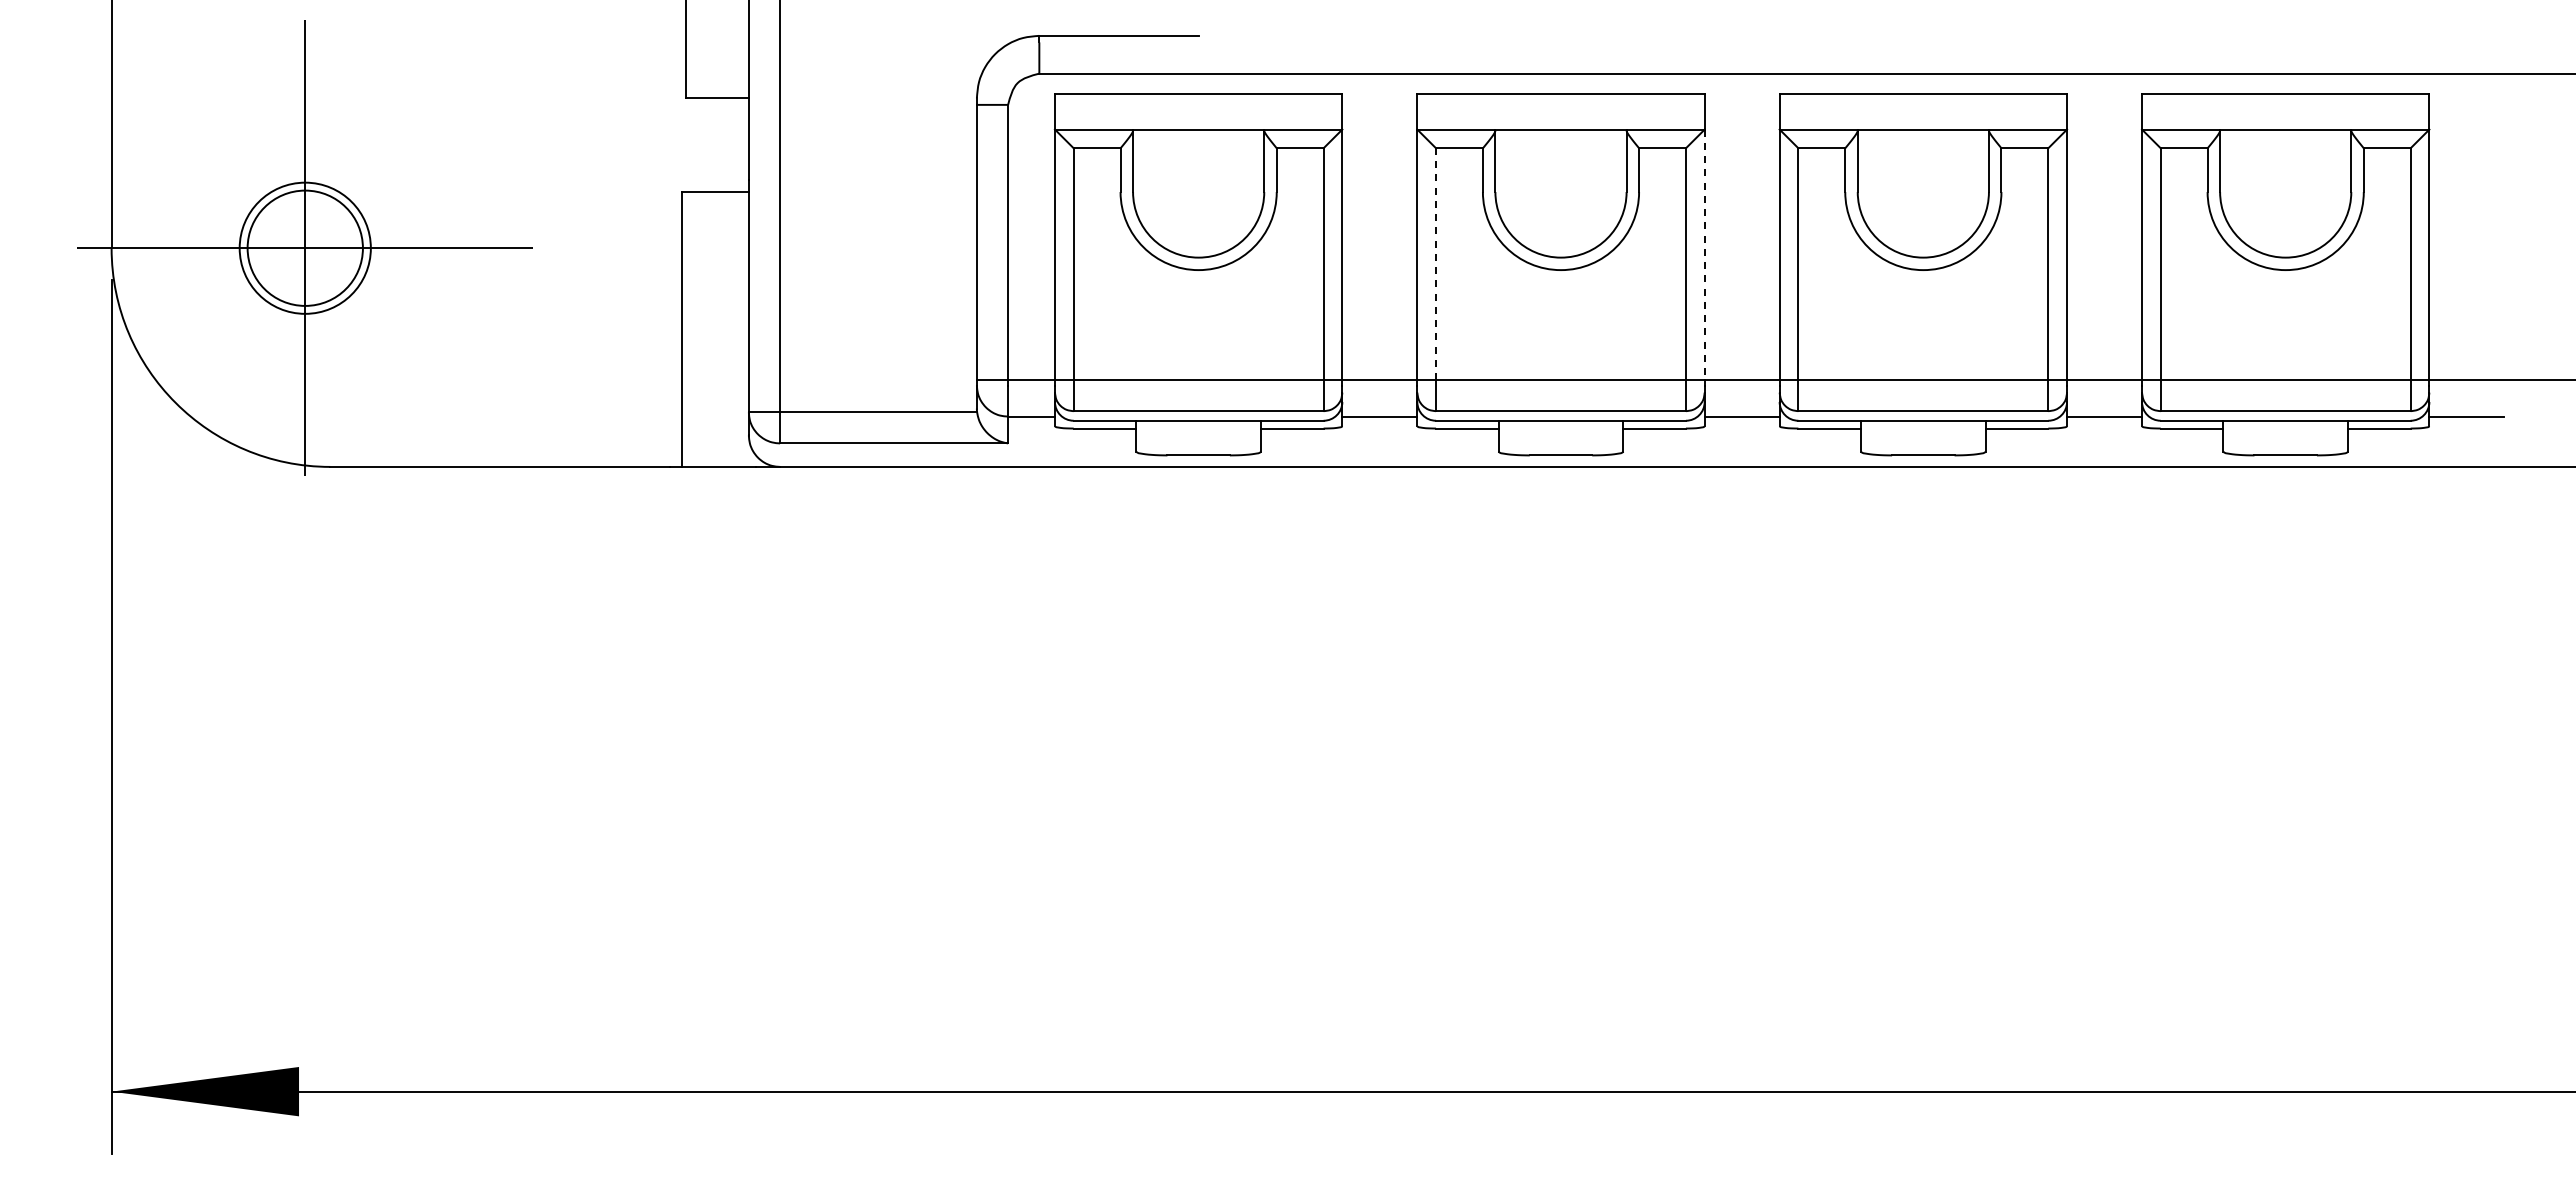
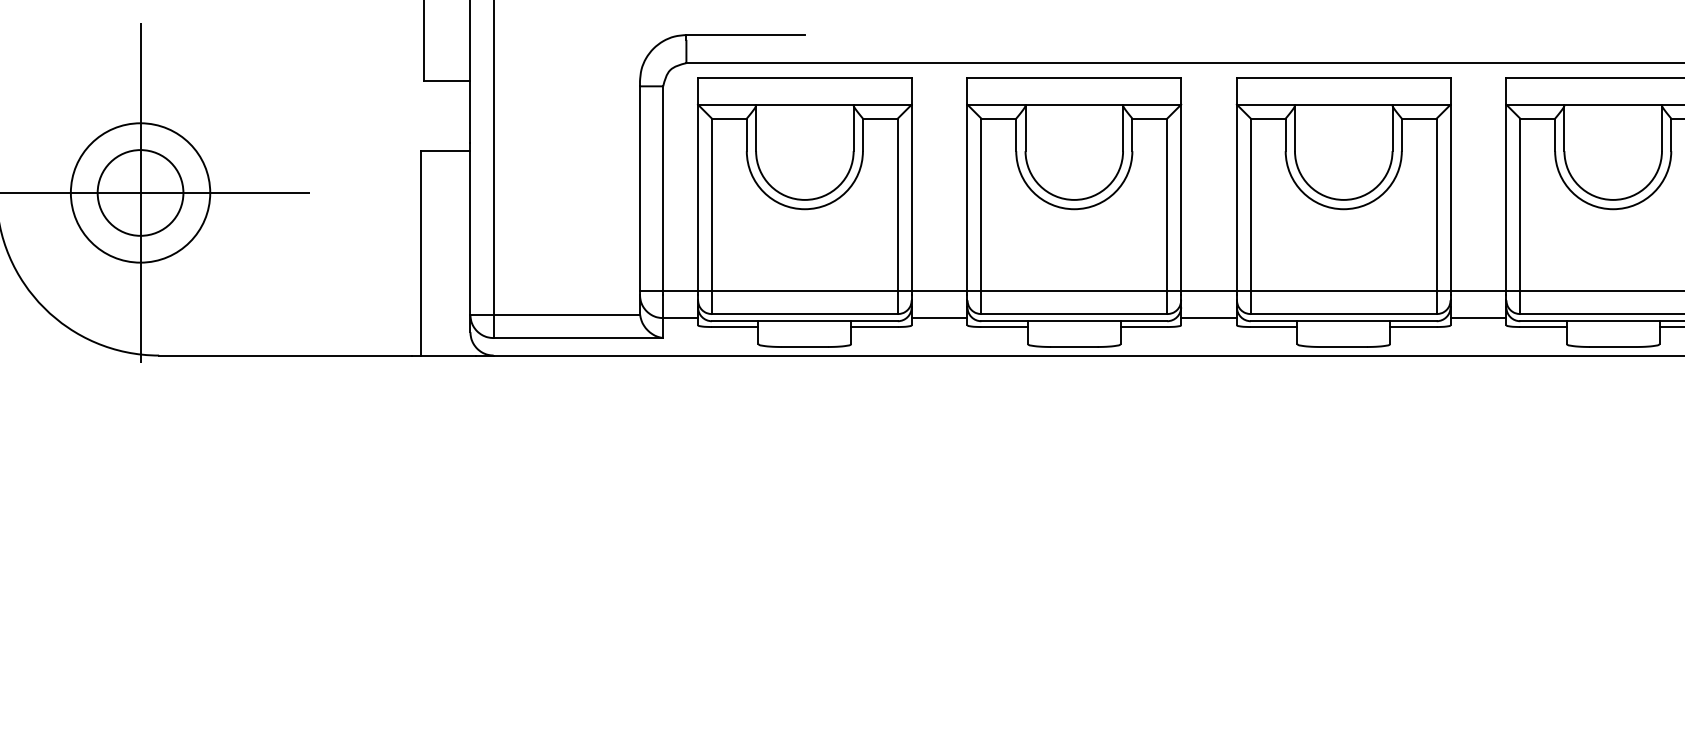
circle: (304, 247) -> (139, 192), size x1.43
line: (1704, 255) -> (1181, 198), dashed -> solid
line: (1436, 264) -> (981, 205), dashed -> solid

